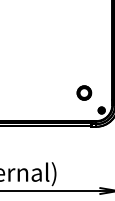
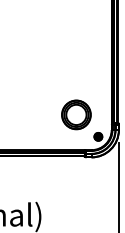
part: (84, 92) -> (76, 114), size x1.67

